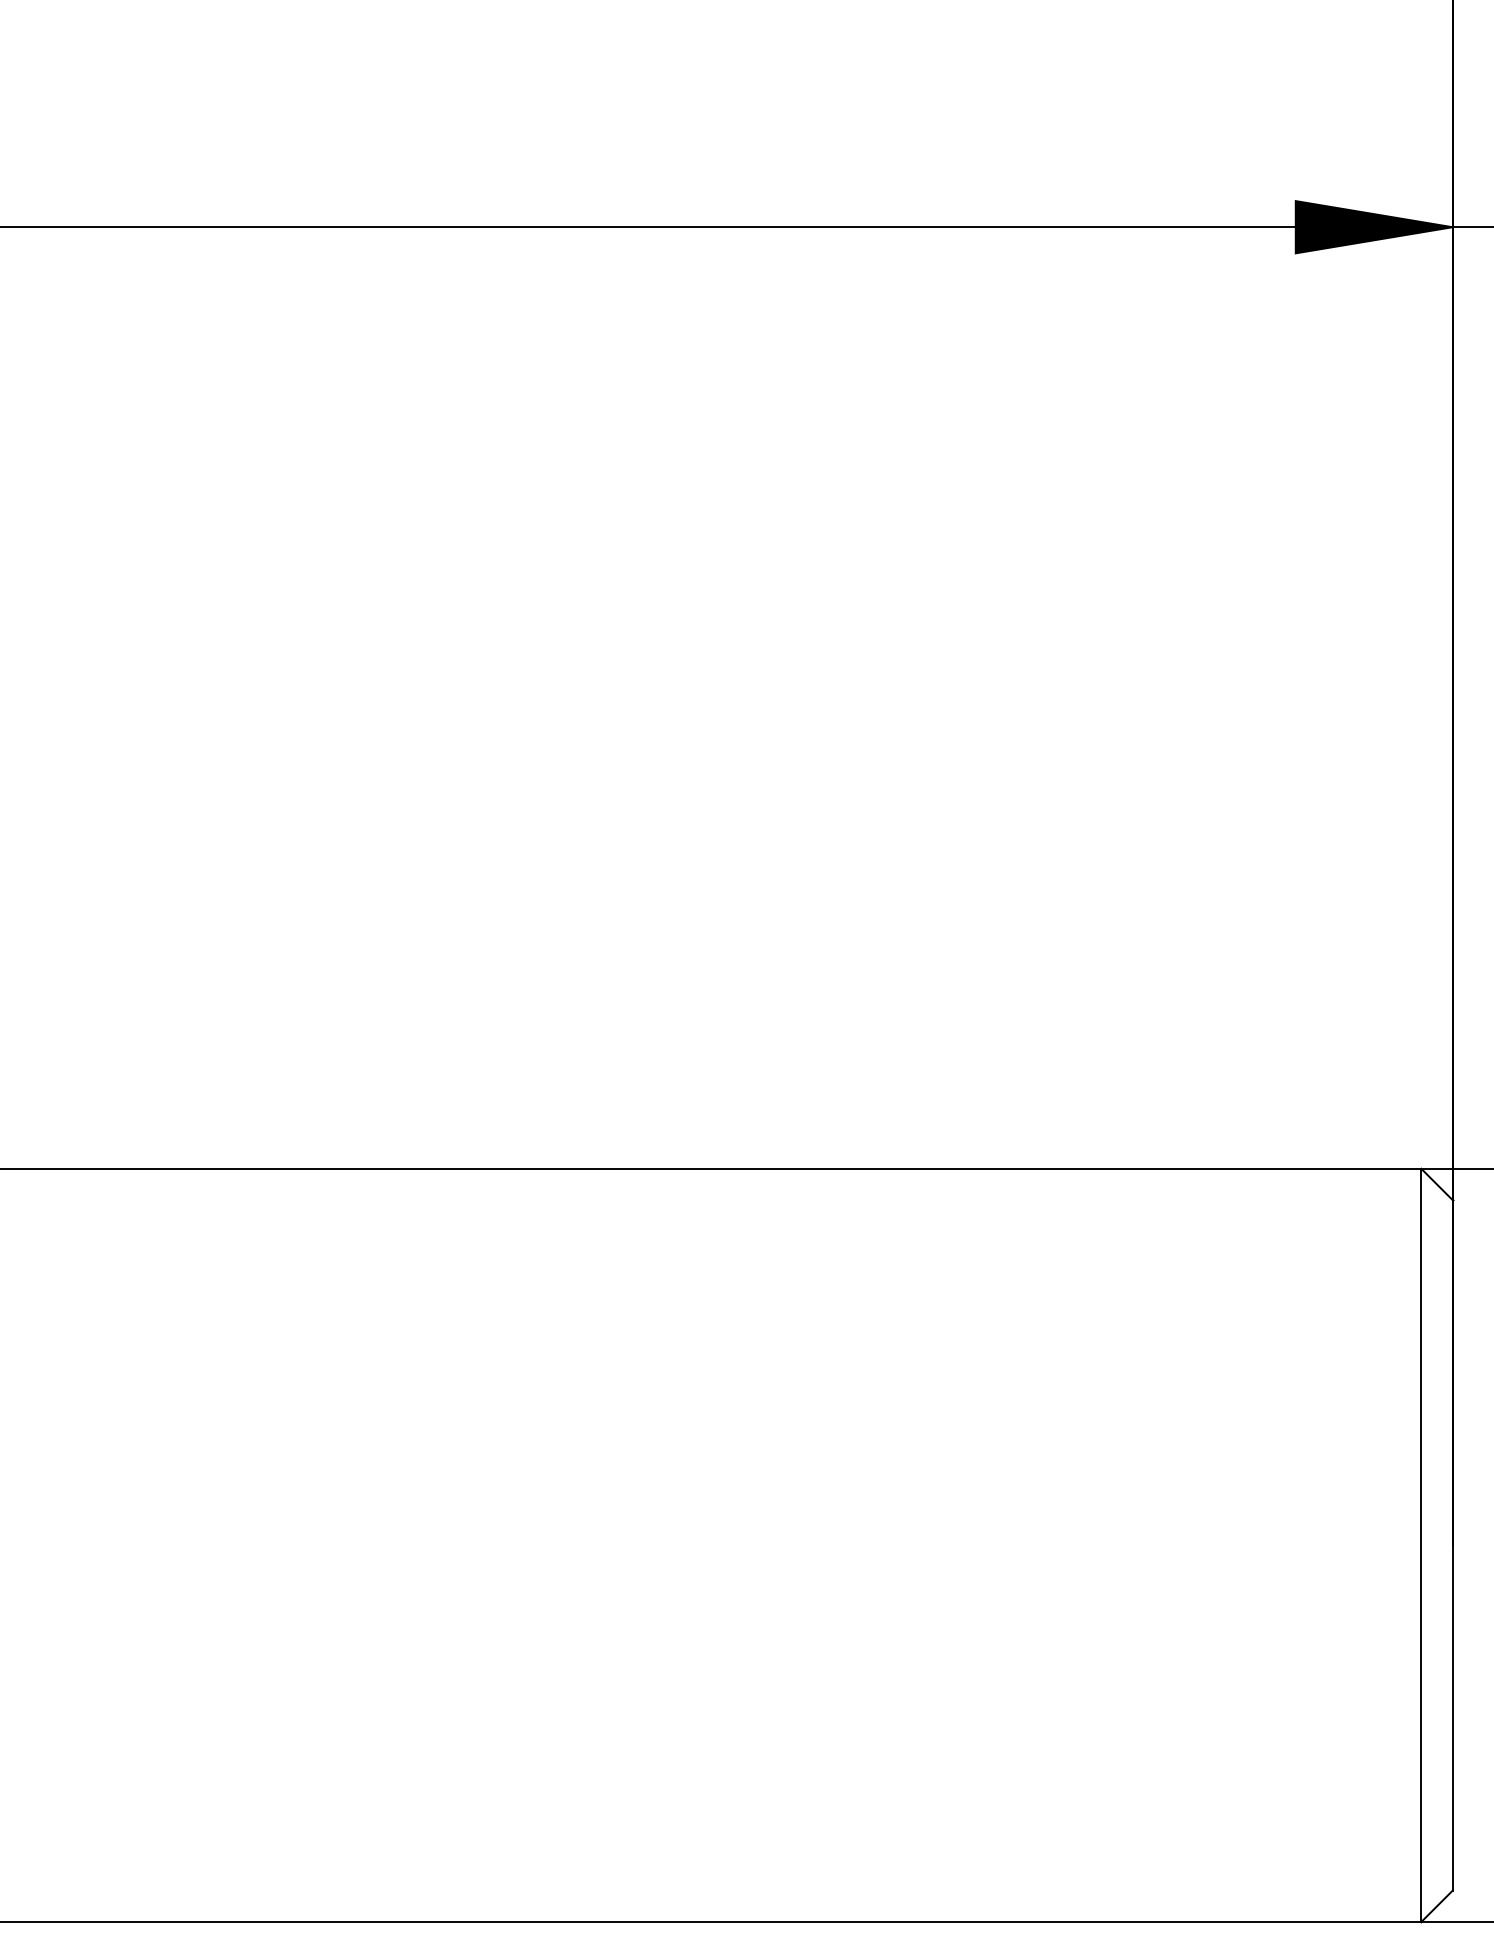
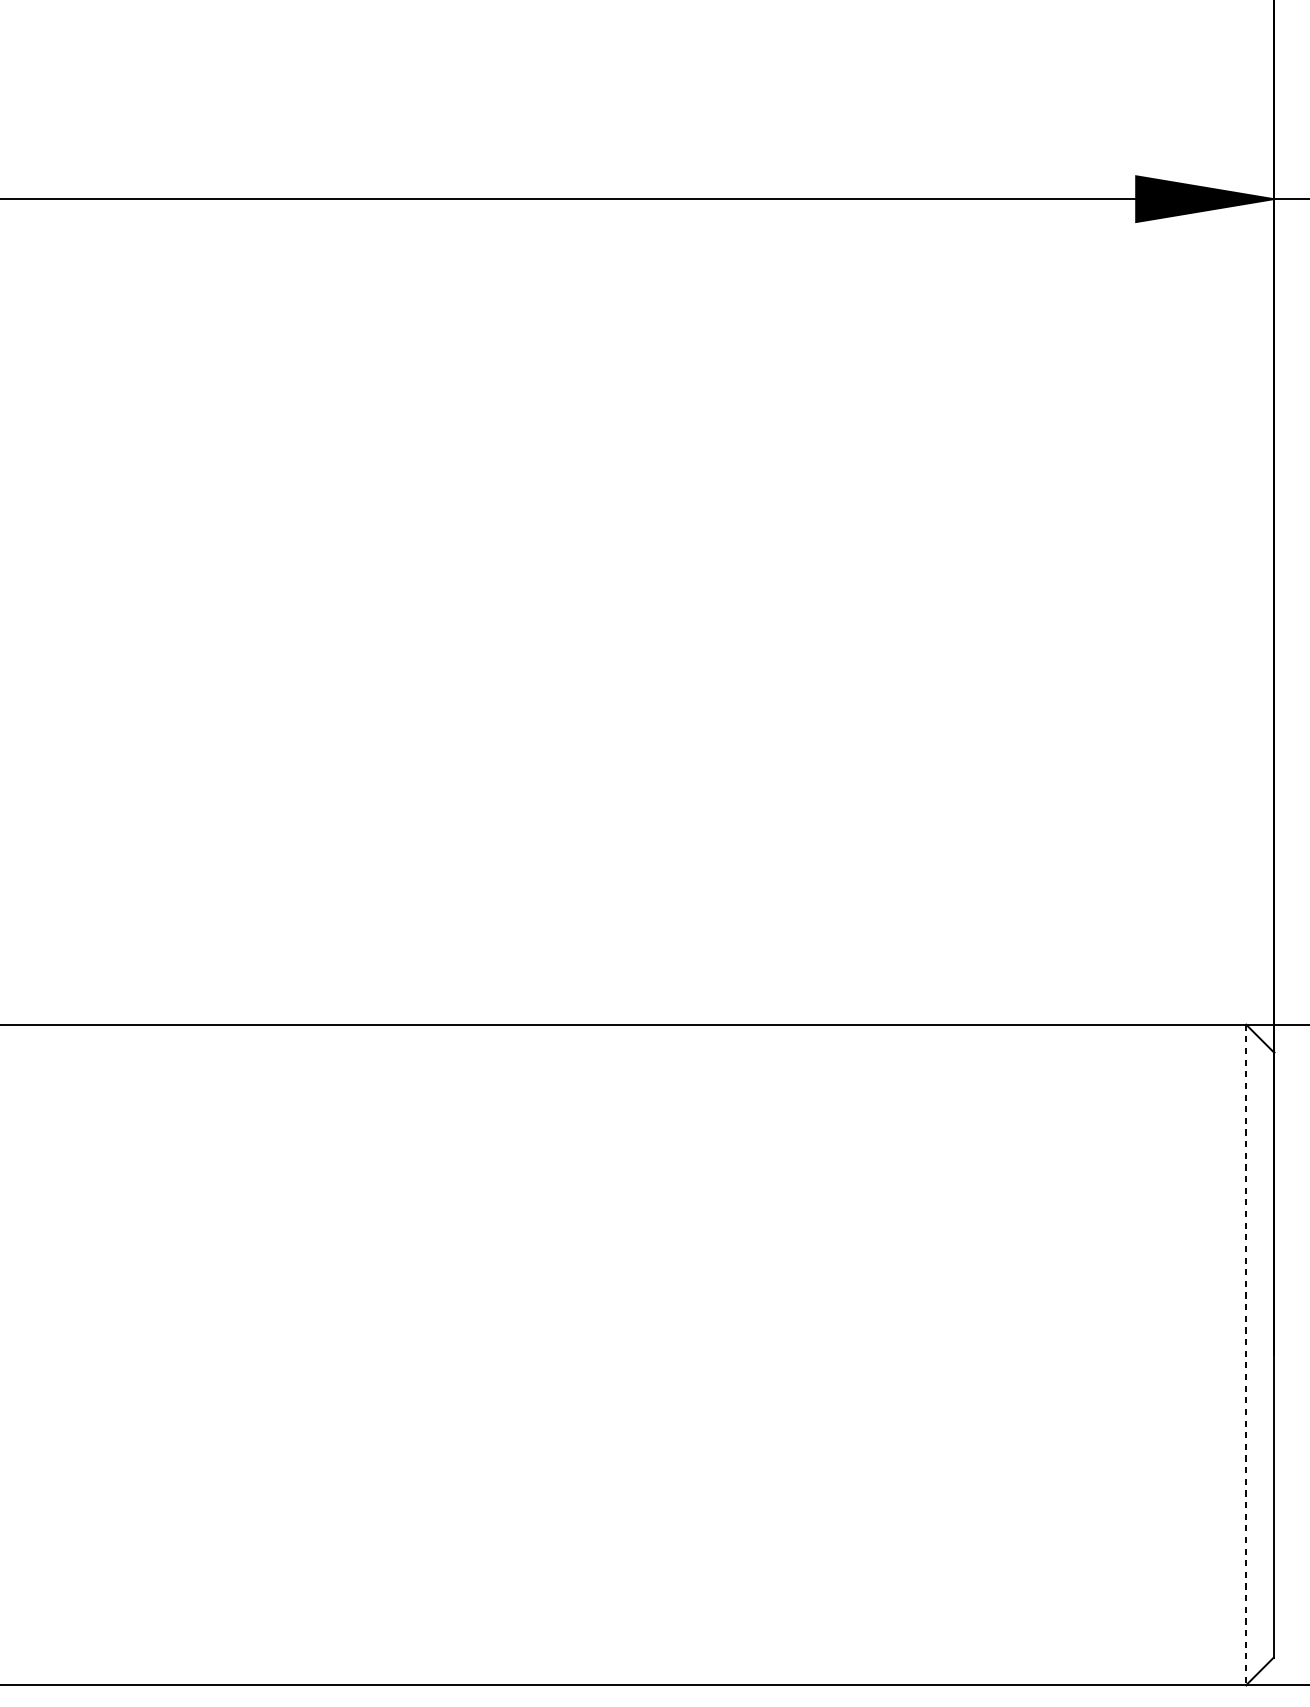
line: (1421, 1545) -> (1246, 1355), solid -> dashed

